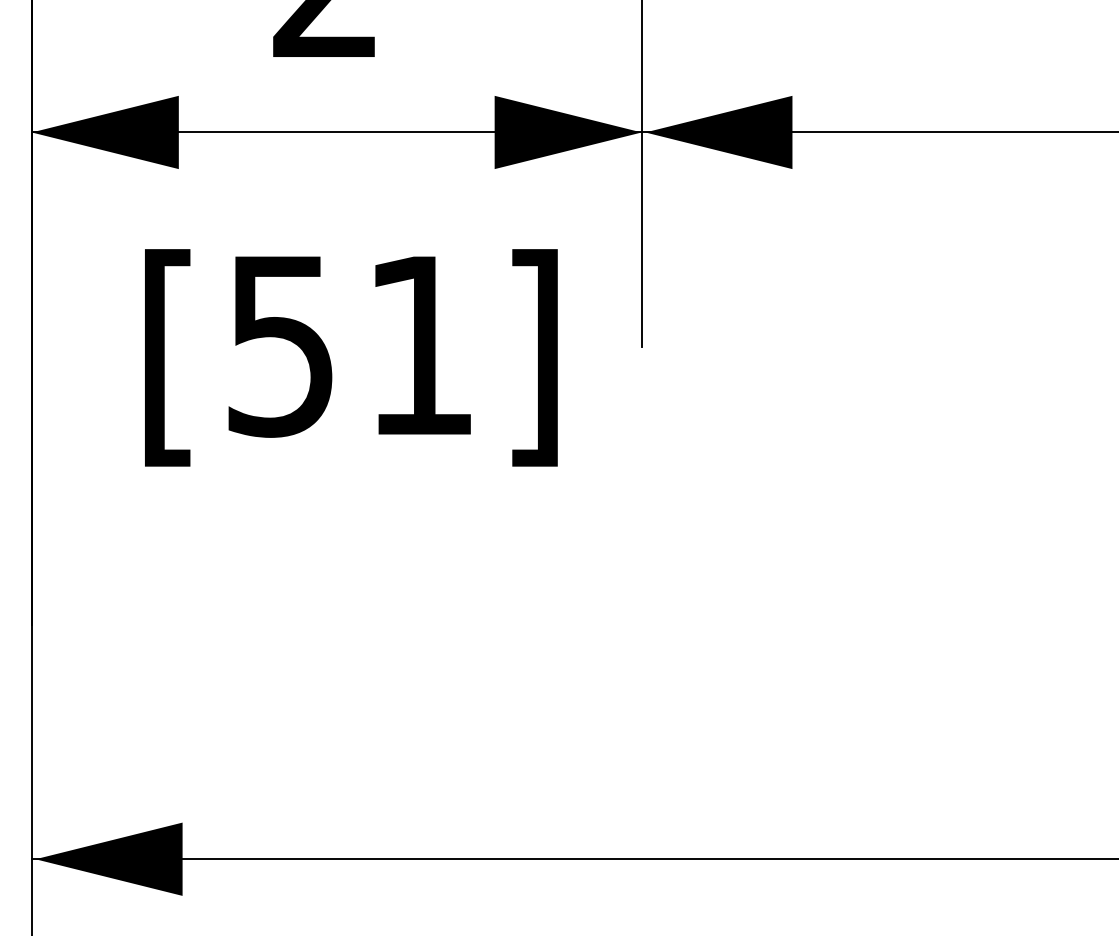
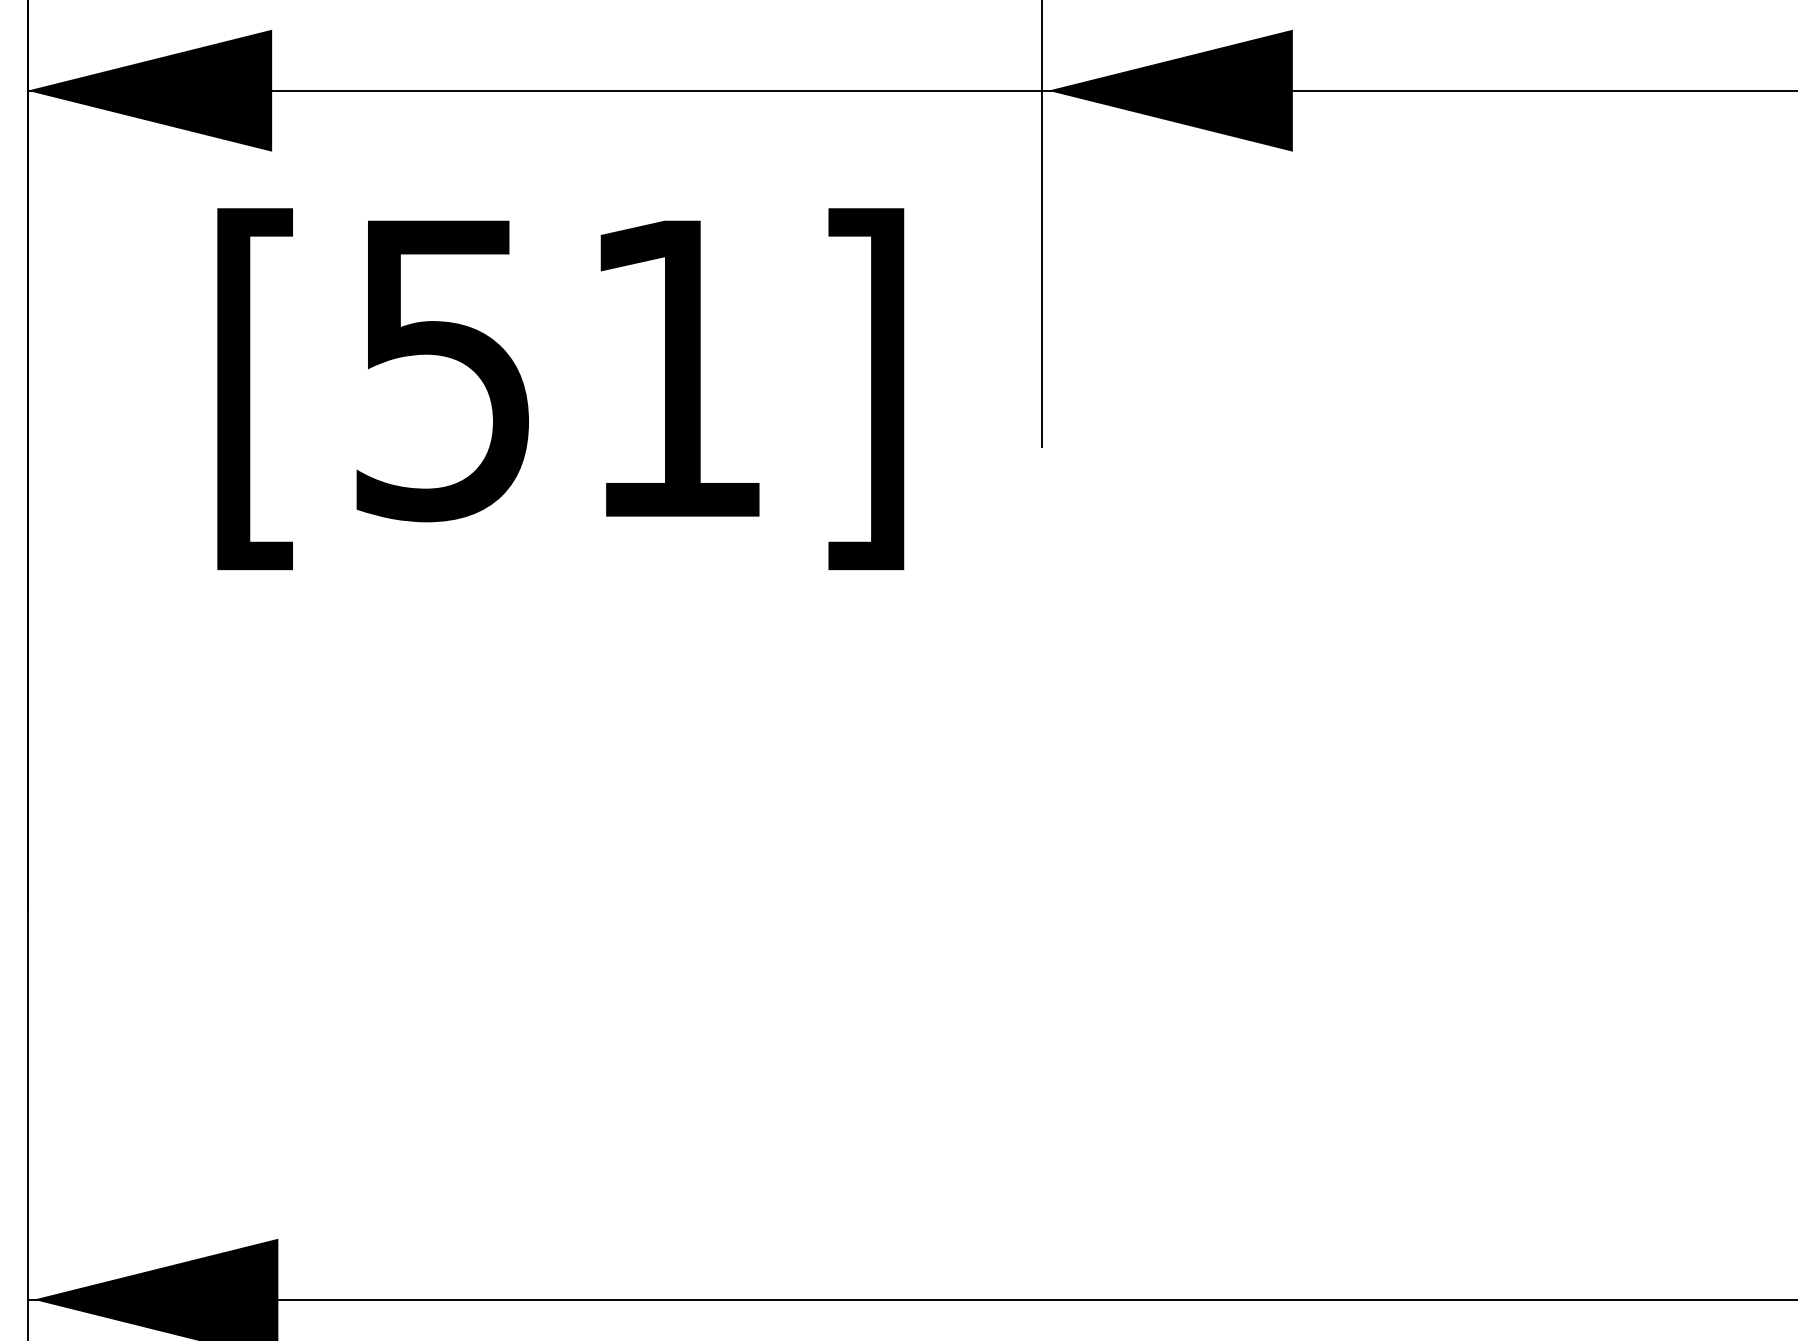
fill: (567, 132) -> (918, 90), removed
text: (351, 357) -> (560, 388), moved

